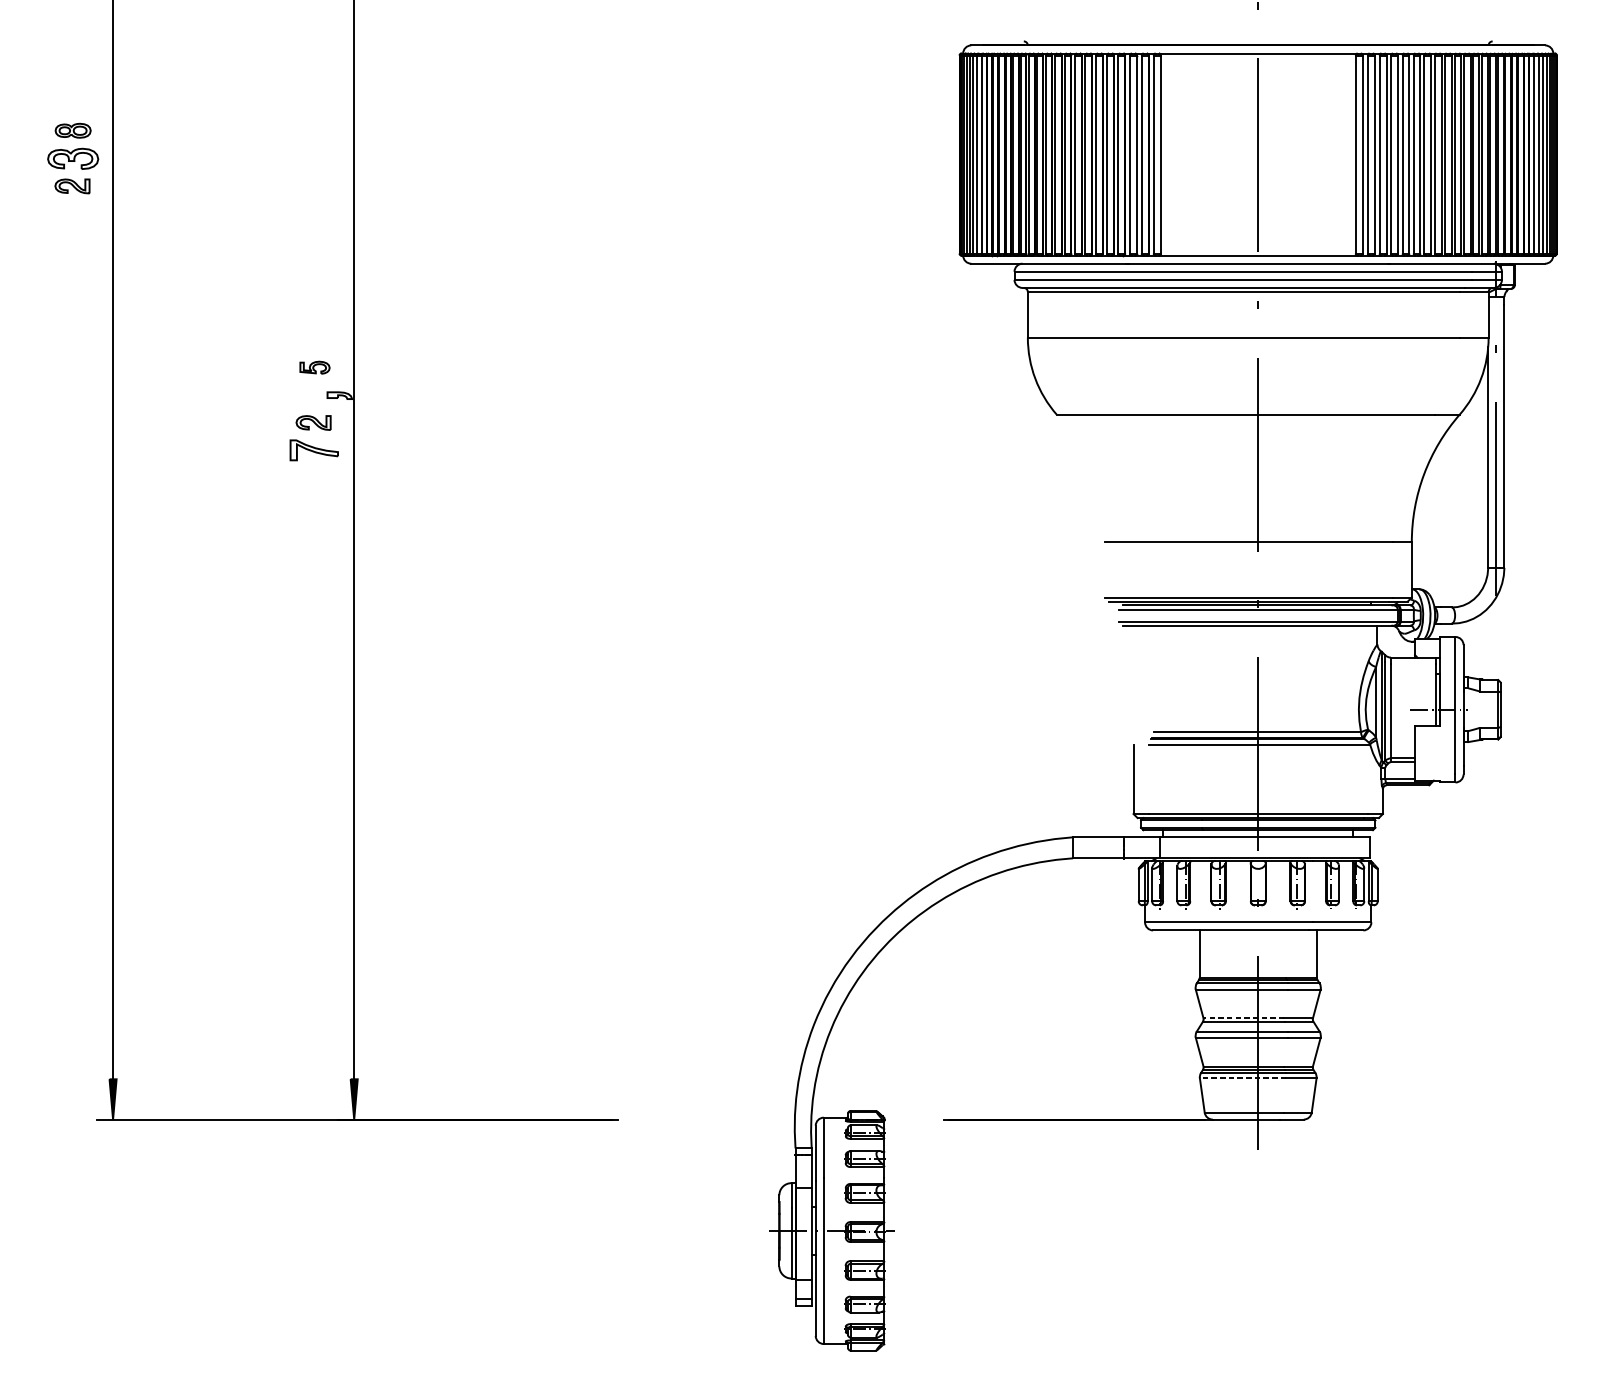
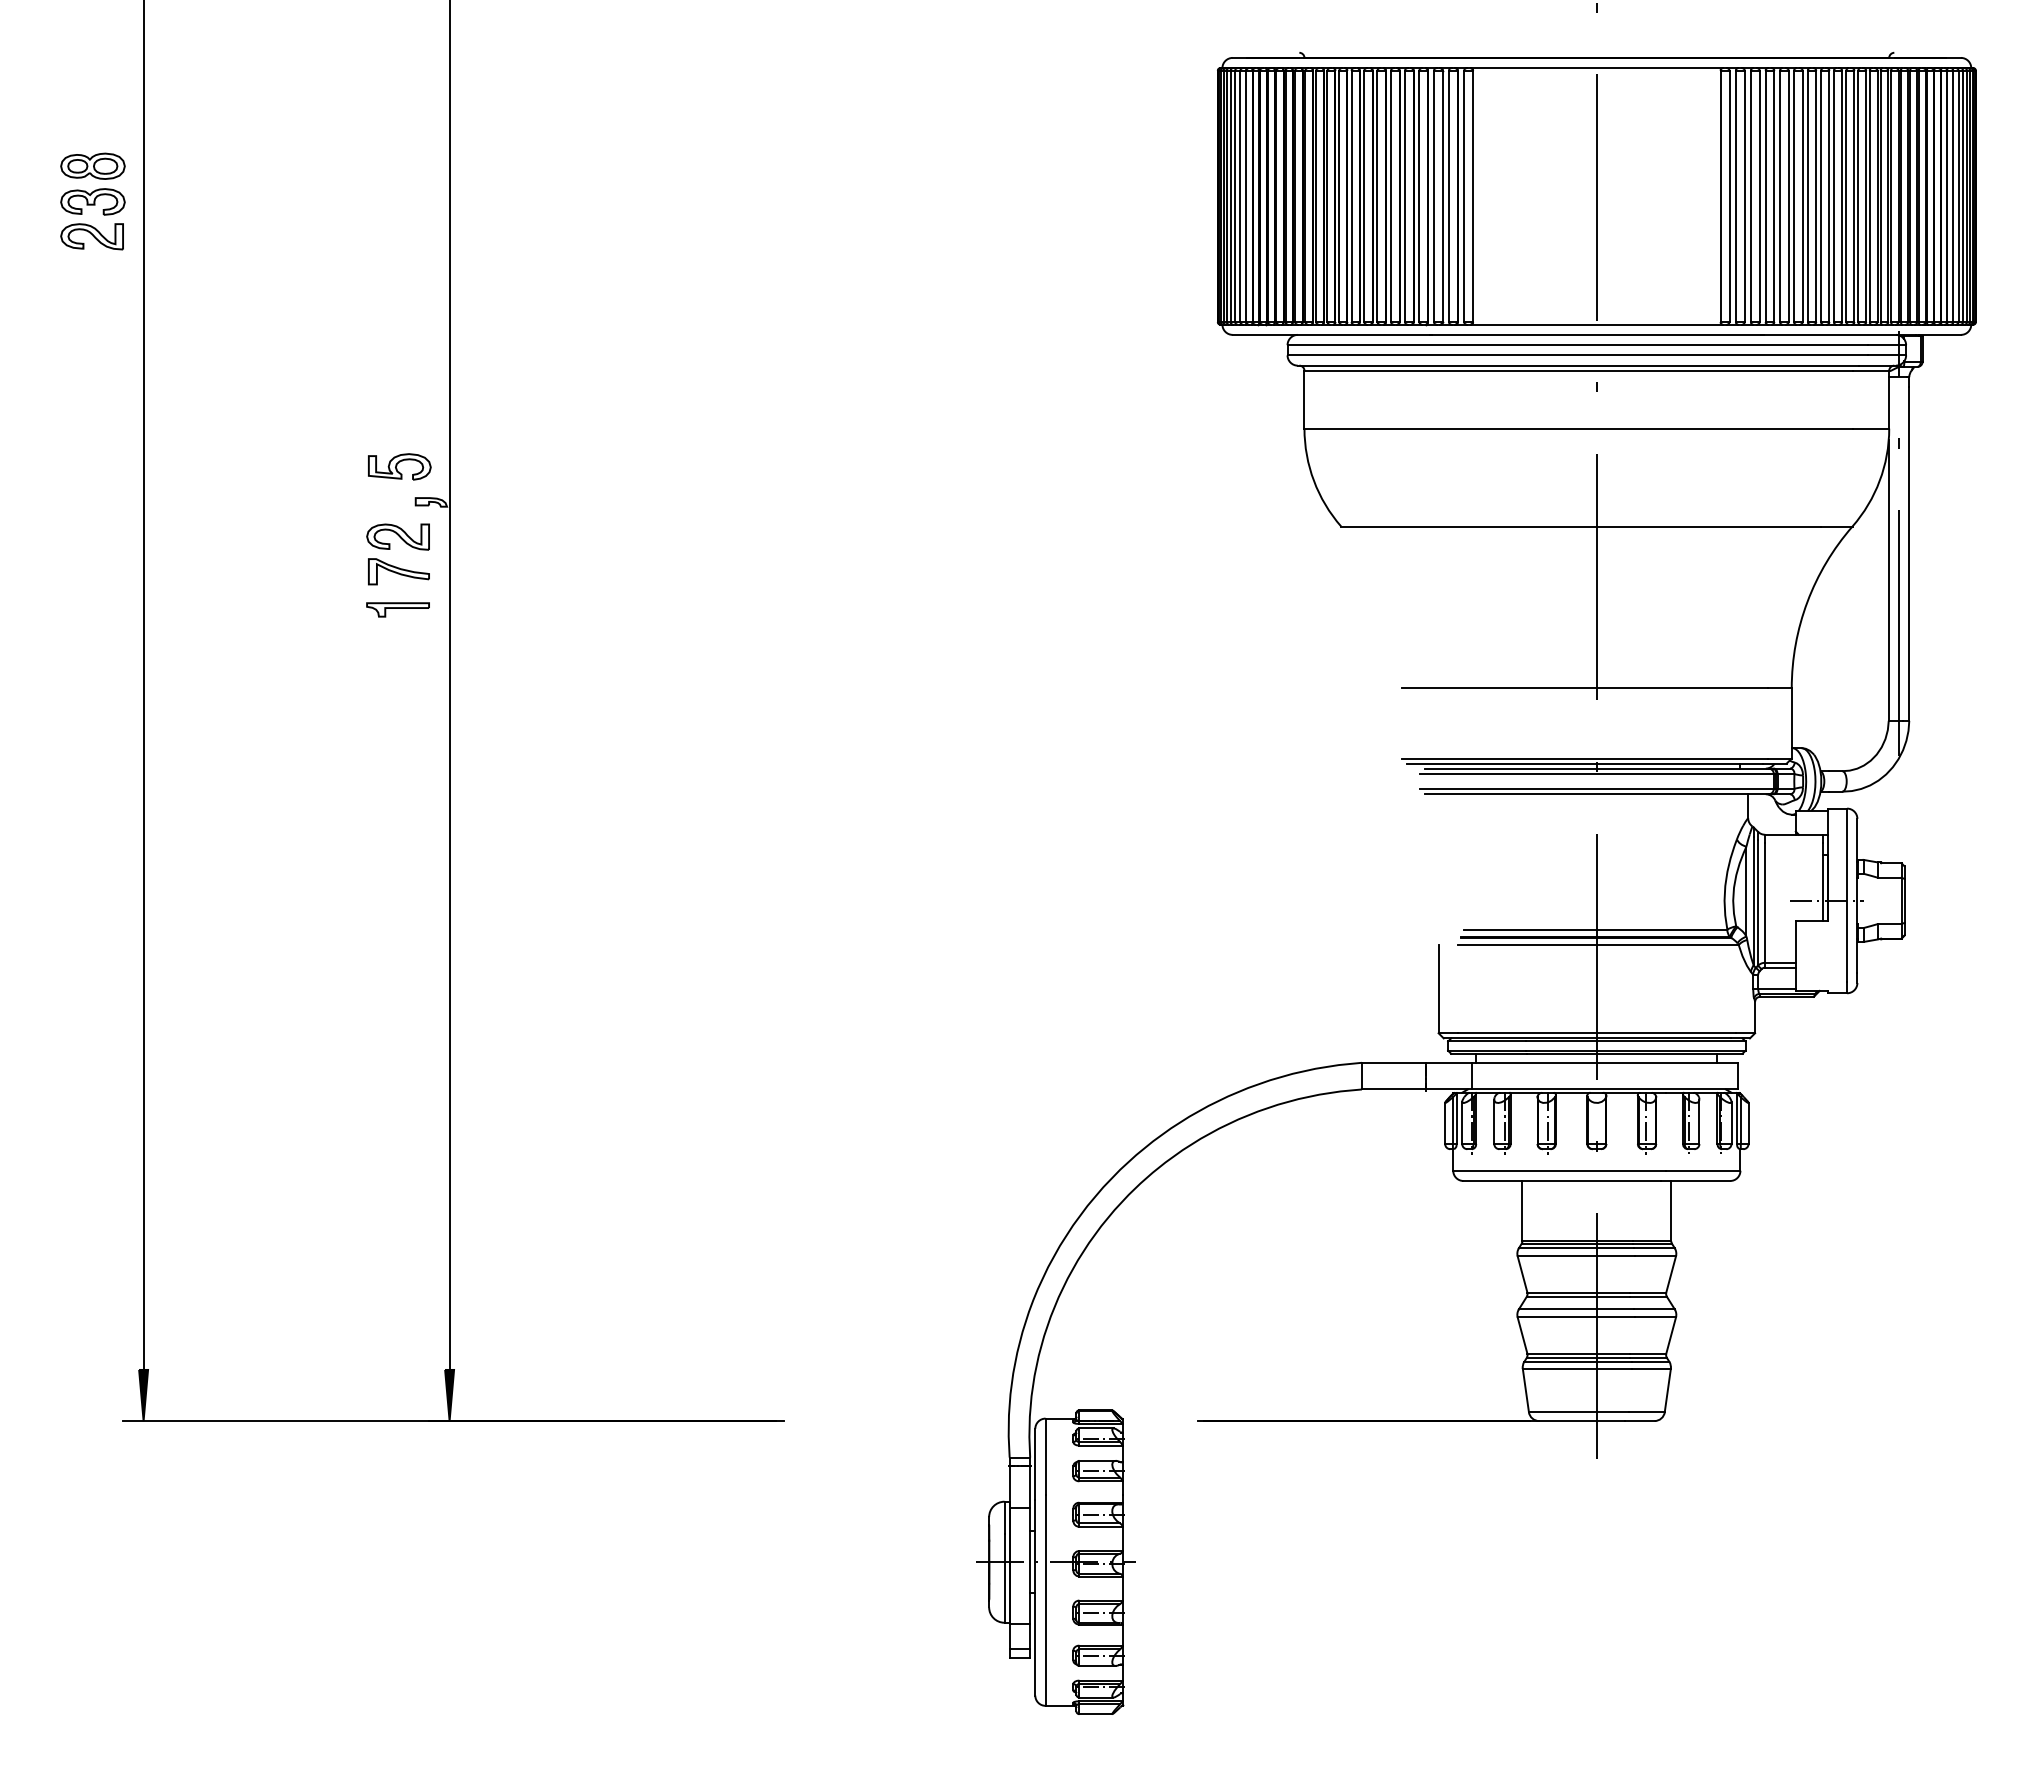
part: (72, 130) -> (92, 165), size x1.43
part: (72, 186) -> (91, 236), size x1.43
part: (314, 367) -> (399, 466), size x1.67
part: (313, 422) -> (397, 536), size x1.43
part: (313, 480) -> (397, 609), added
line: (1243, 1018) -> (1578, 1292), dashed -> solid
line: (1242, 1078) -> (1577, 1368), dashed -> solid

